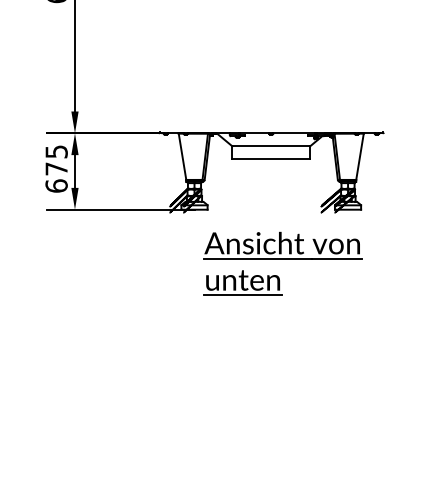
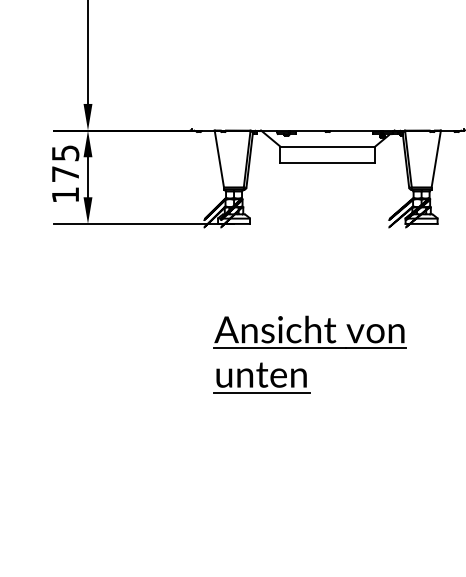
text: (56, 185) -> (65, 194), 675 -> 175
part: (282, 263) -> (309, 354), moved

